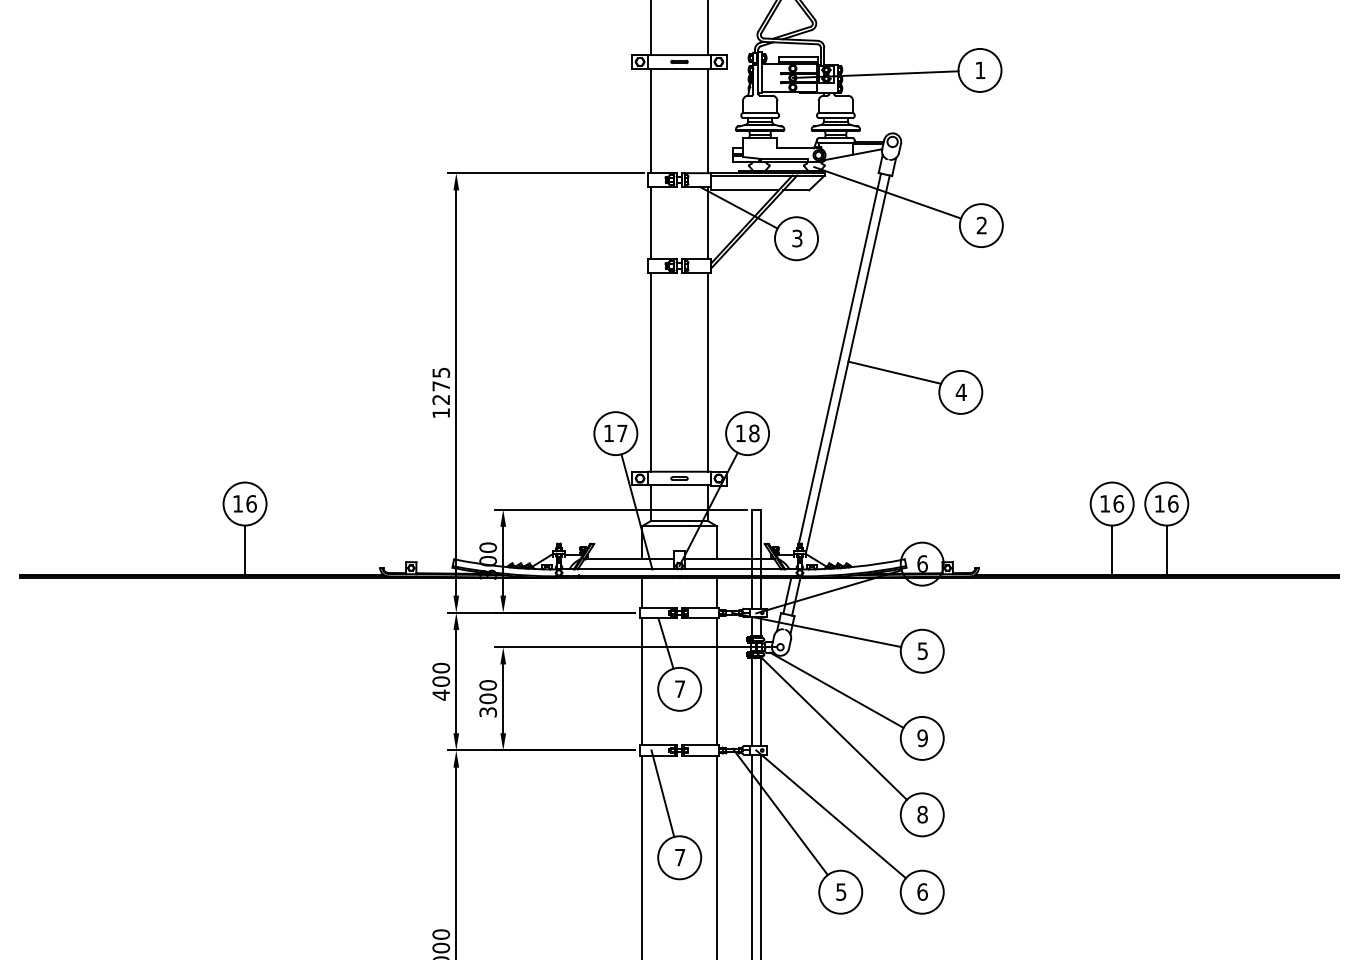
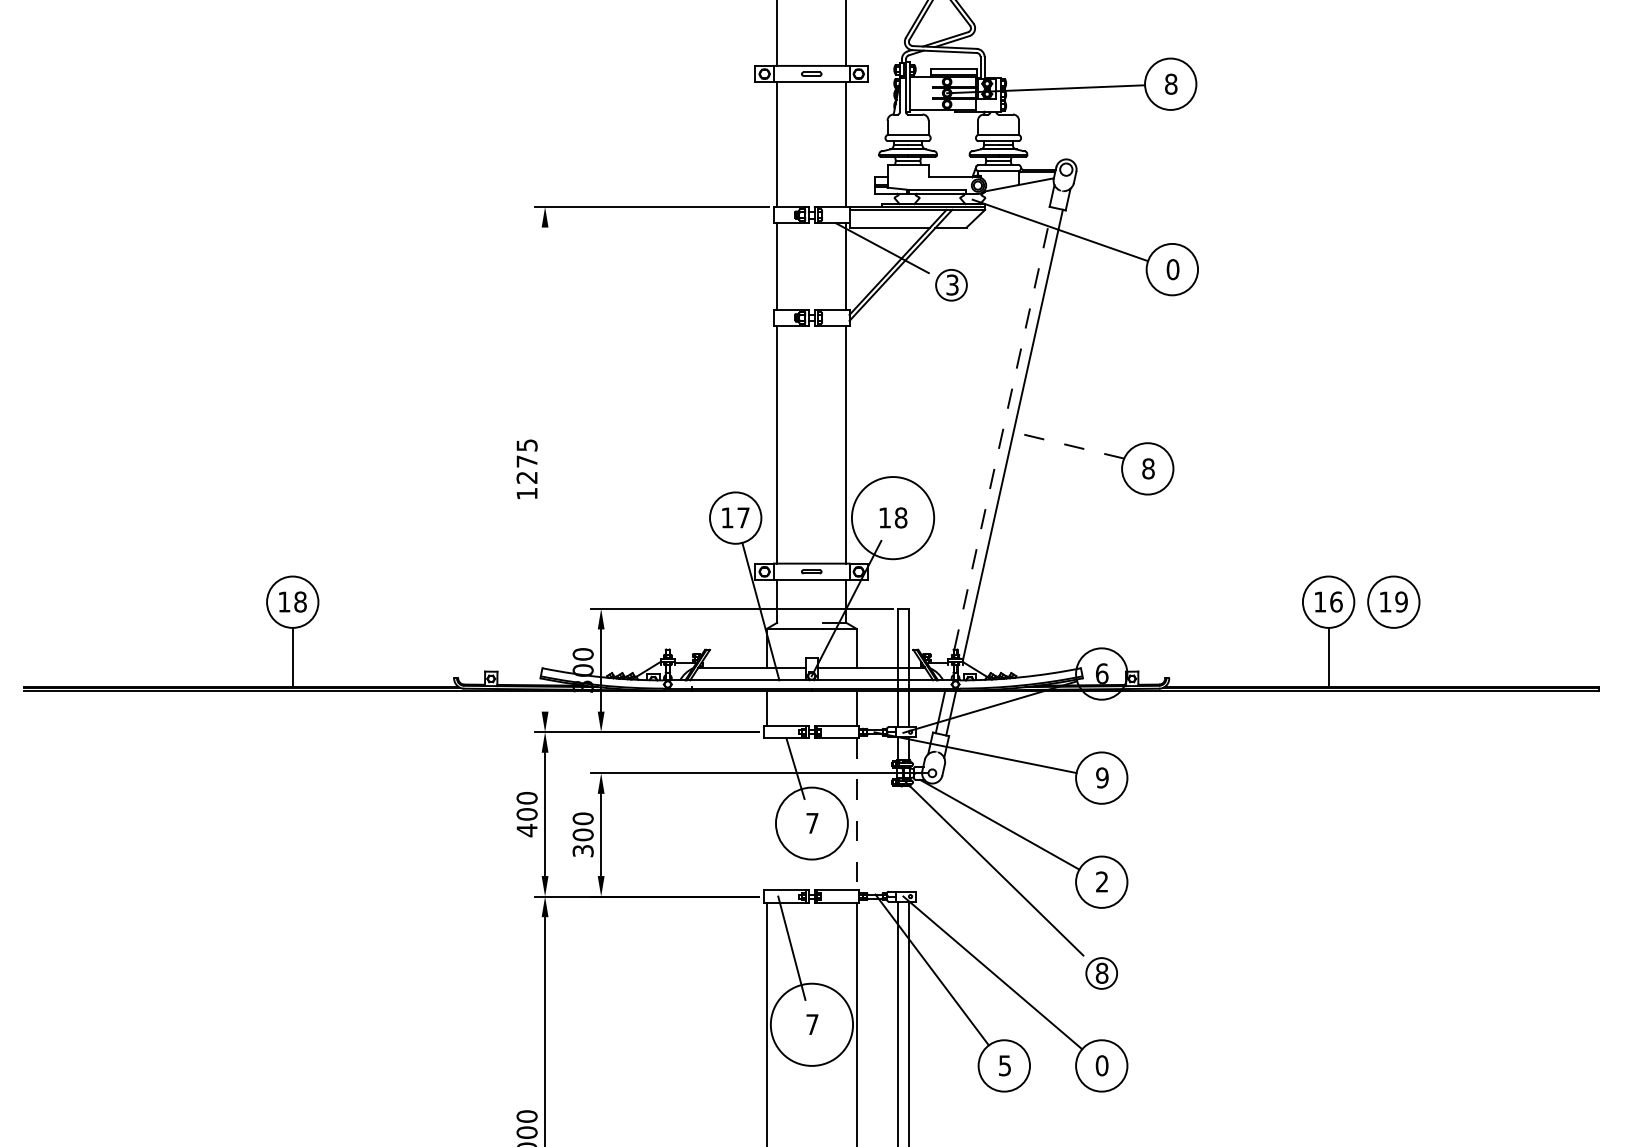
text: (980, 70) -> (1171, 84), 1 -> 8
text: (981, 225) -> (1172, 269), 2 -> 0
circle: (796, 238) -> (951, 285), size x0.6
line: (839, 358) -> (1002, 428), solid -> dashed
line: (894, 372) -> (1068, 445), solid -> dashed
line: (456, 392) -> (545, 468), removed
text: (960, 392) -> (1147, 468), 4 -> 8
circle: (747, 433) -> (892, 517), size x1.6
text: (251, 503) -> (300, 601), 16 -> 18
text: (1173, 503) -> (1401, 601), 16 -> 19
line: (669, 521) -> (799, 623), removed
line: (1166, 549) -> (1393, 656), removed
text: (922, 650) -> (1102, 777), 5 -> 9
line: (641, 681) -> (766, 814), removed
line: (717, 681) -> (857, 814), solid -> dashed
circle: (679, 688) -> (811, 822), size x1.4
line: (751, 702) -> (897, 839), removed
line: (760, 702) -> (908, 839), removed
text: (922, 738) -> (1102, 882), 9 -> 2
circle: (921, 814) -> (1100, 973), size x0.6
circle: (679, 857) -> (811, 1024), size x1.6
text: (922, 891) -> (1102, 1065), 6 -> 0

